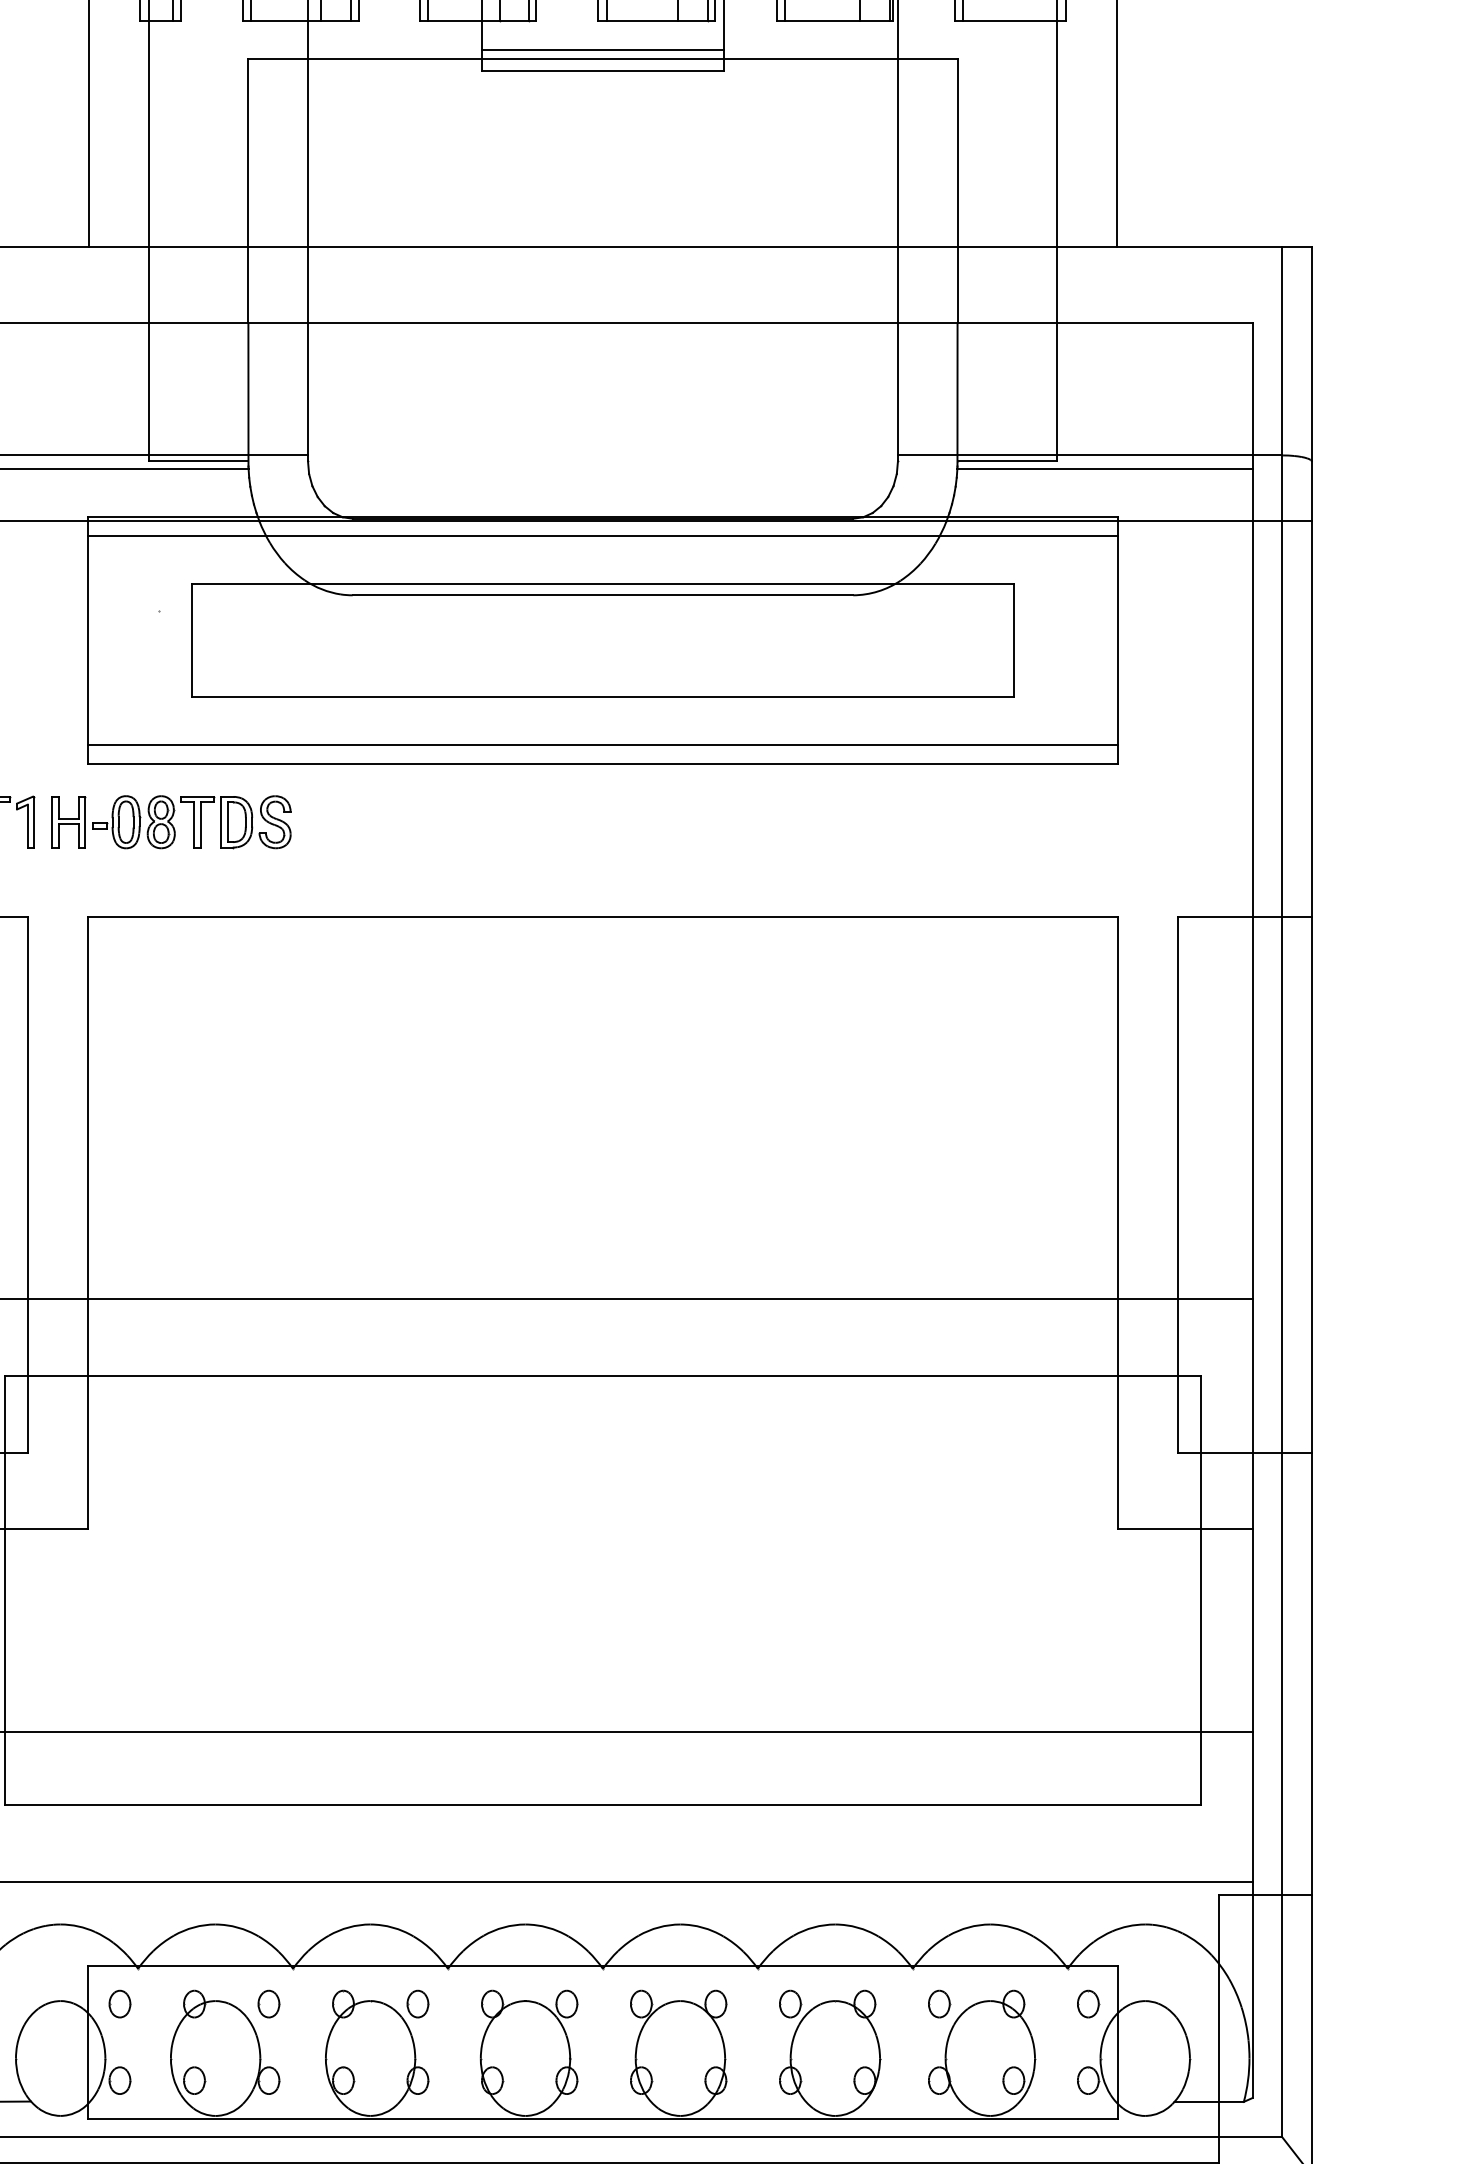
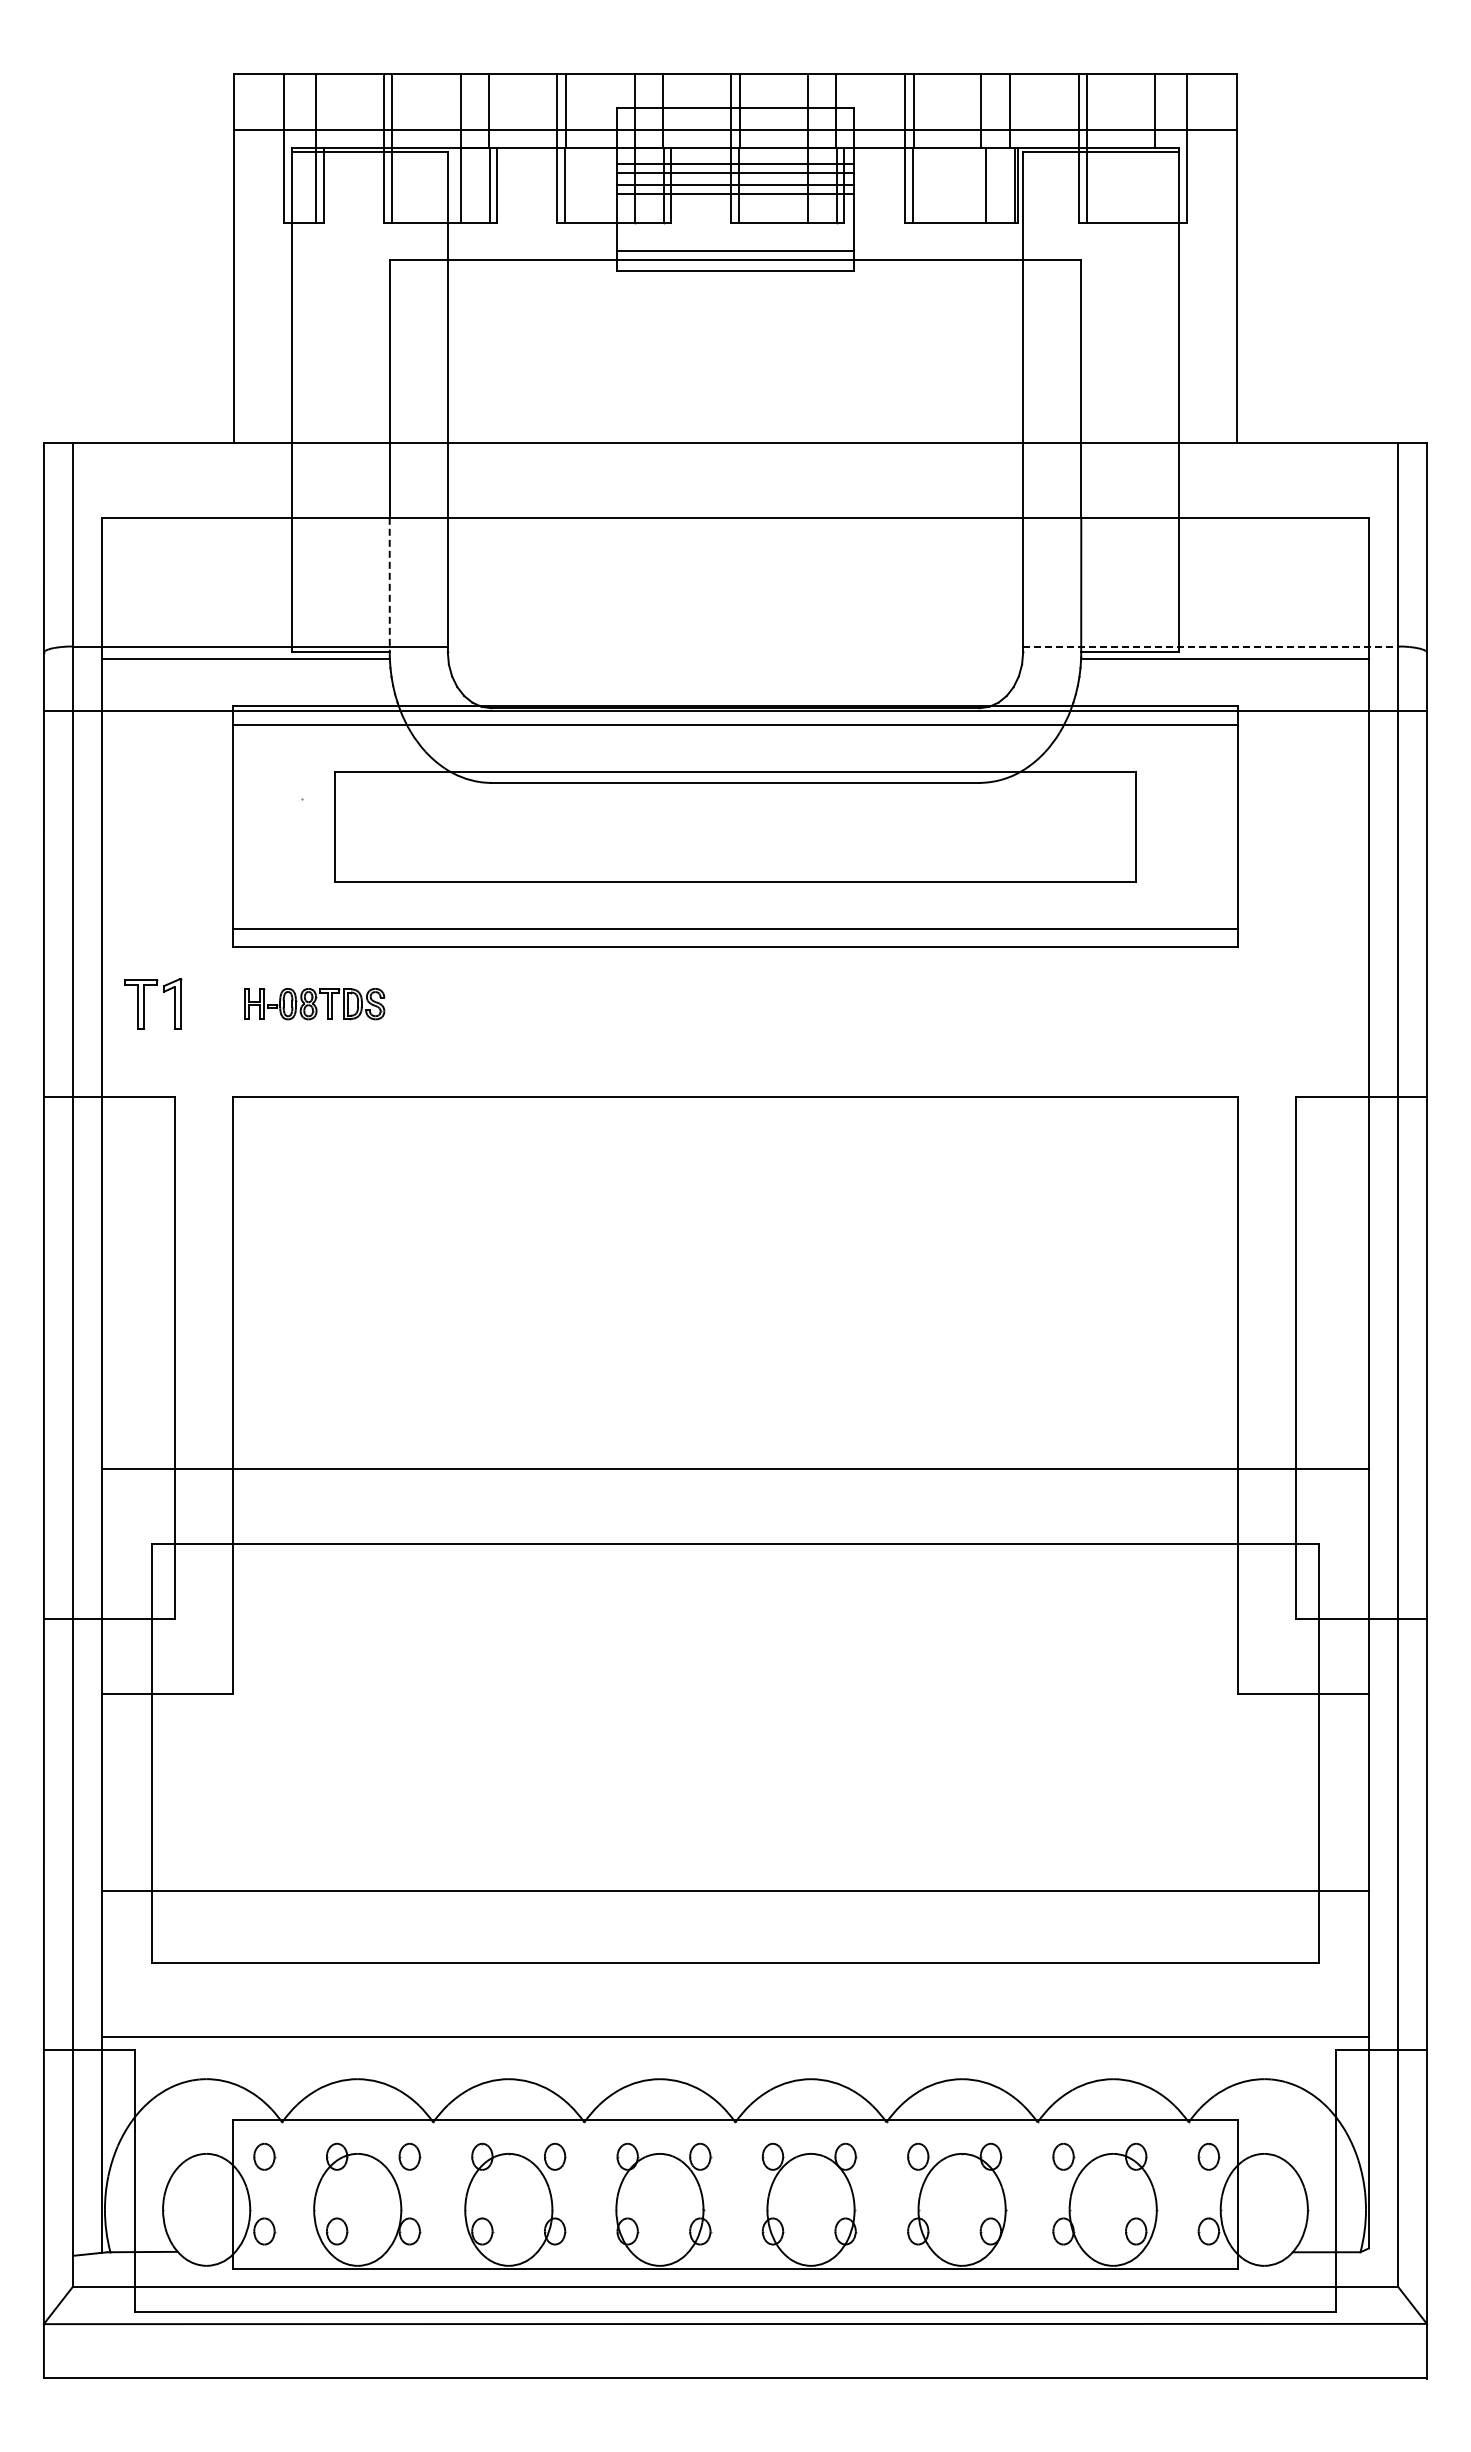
line: (248, 394) -> (389, 587), solid -> dashed
line: (1091, 455) -> (1211, 646), solid -> dashed
part: (171, 821) -> (314, 1003), size x0.6

